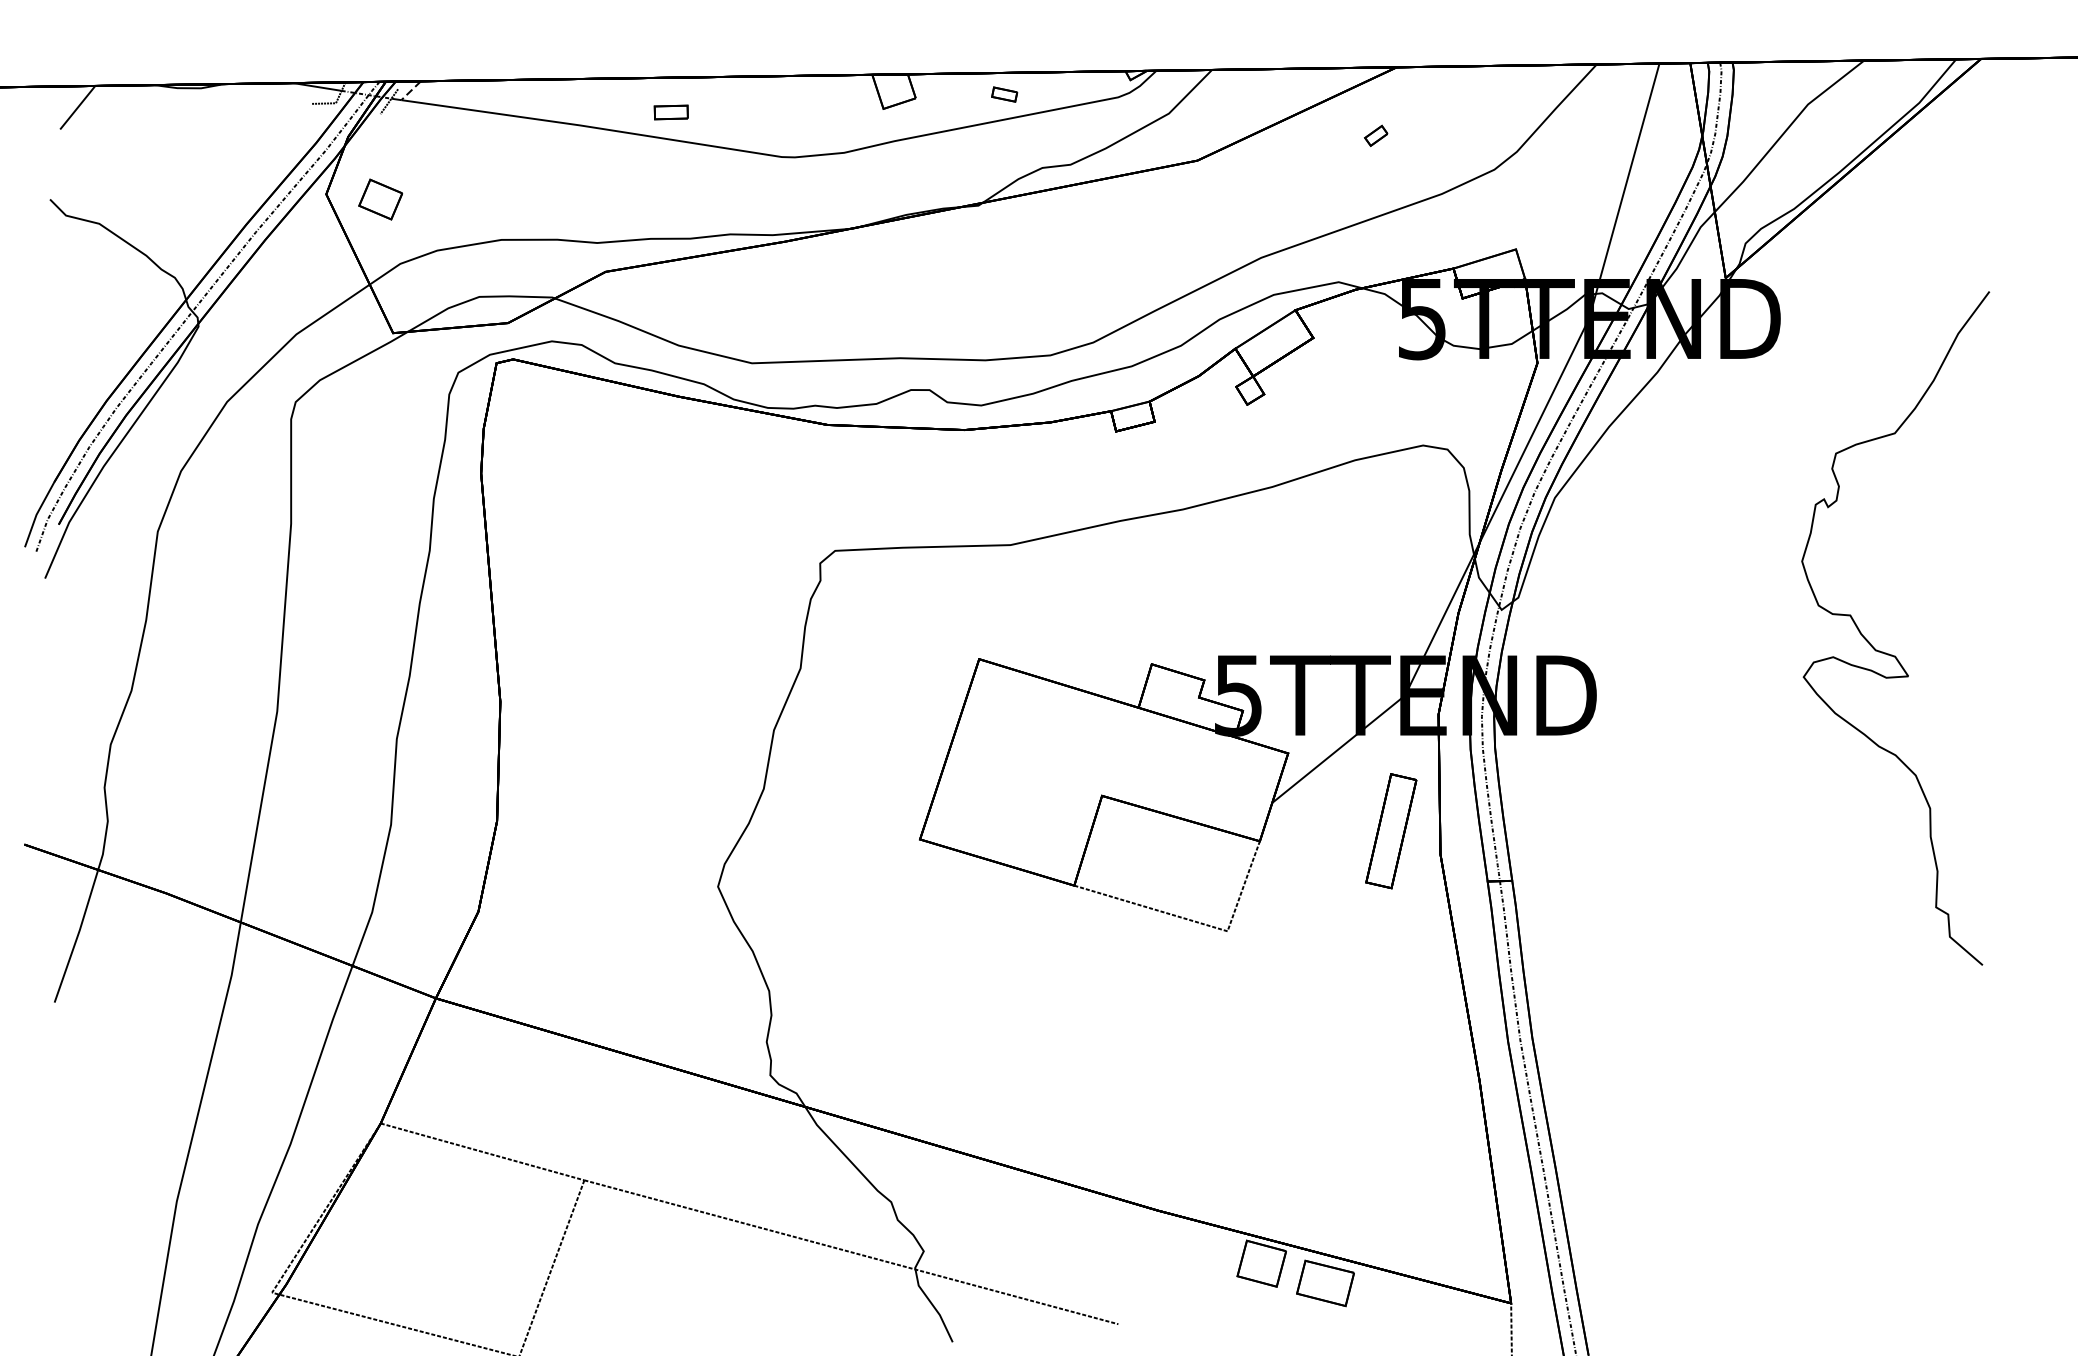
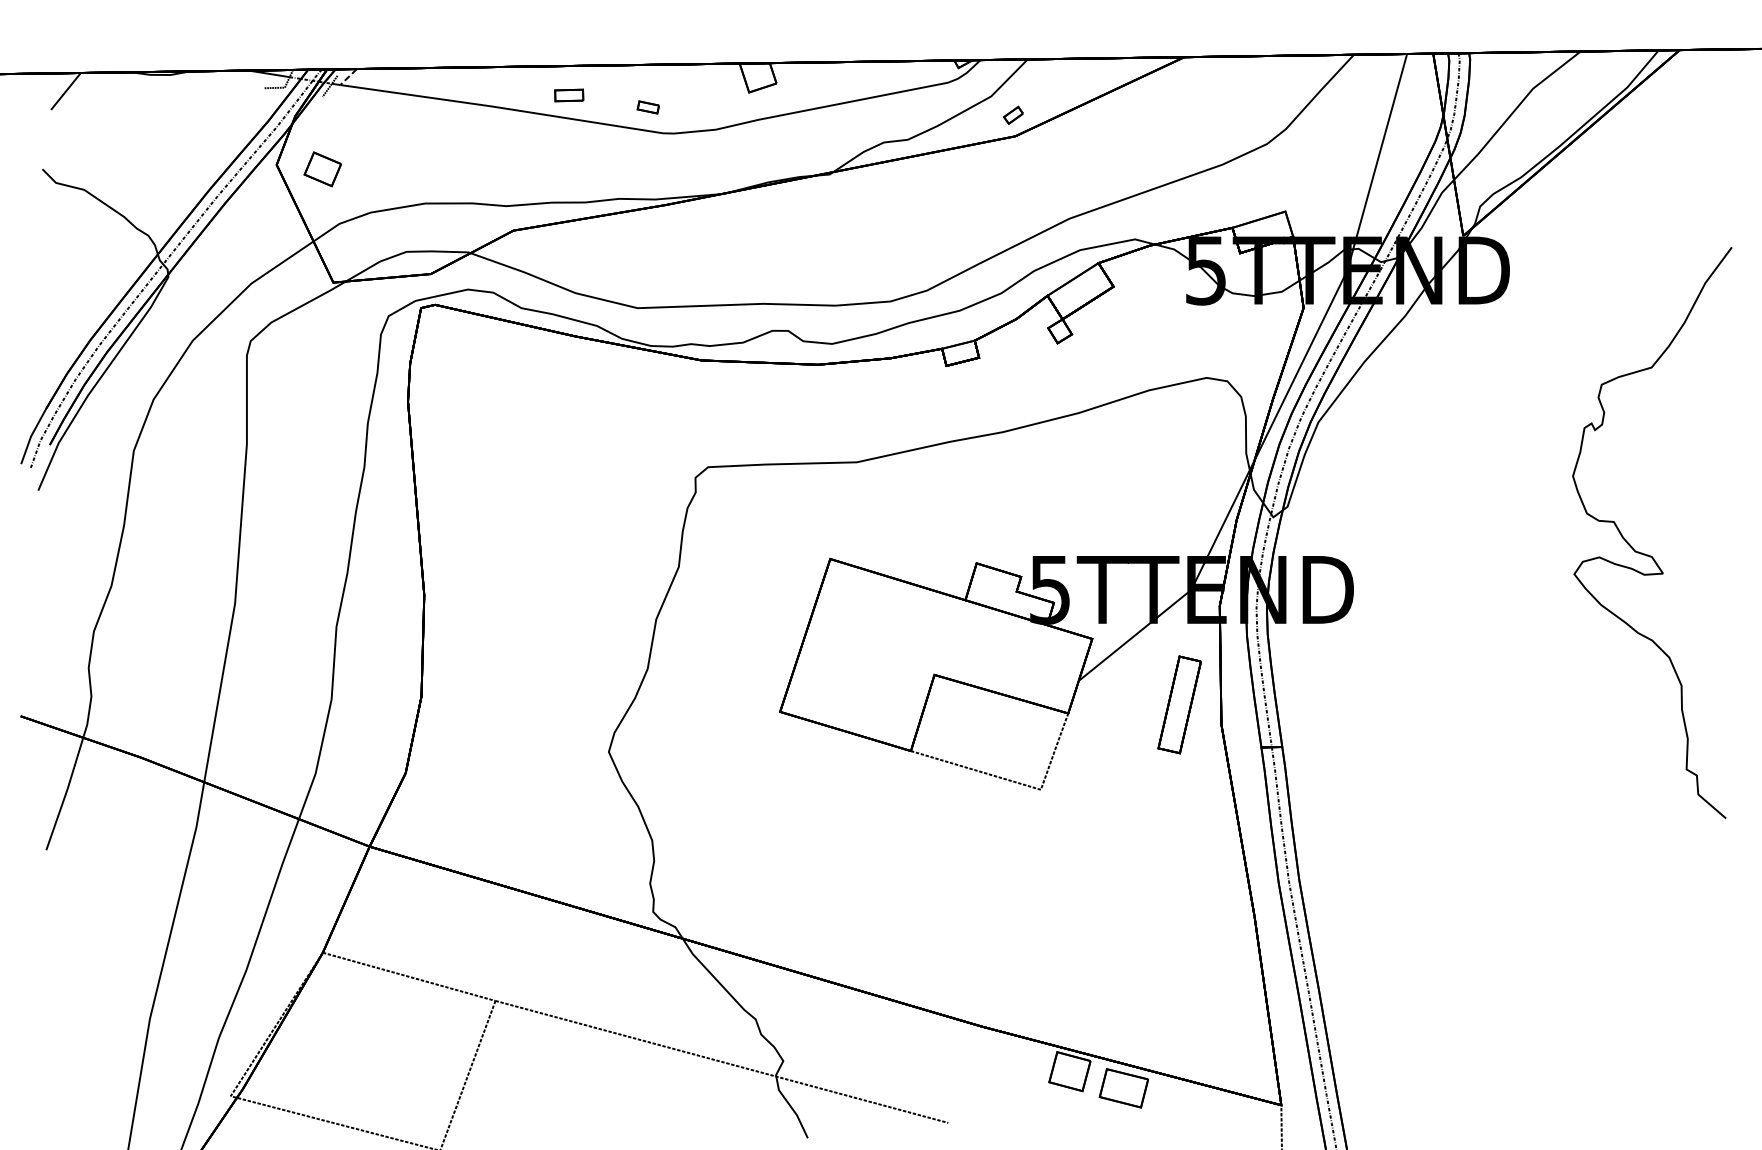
part: (1004, 94) -> (648, 107), moved
part: (1376, 135) -> (1013, 115), moved
curve: (1886, 652) -> (1644, 553), moved

